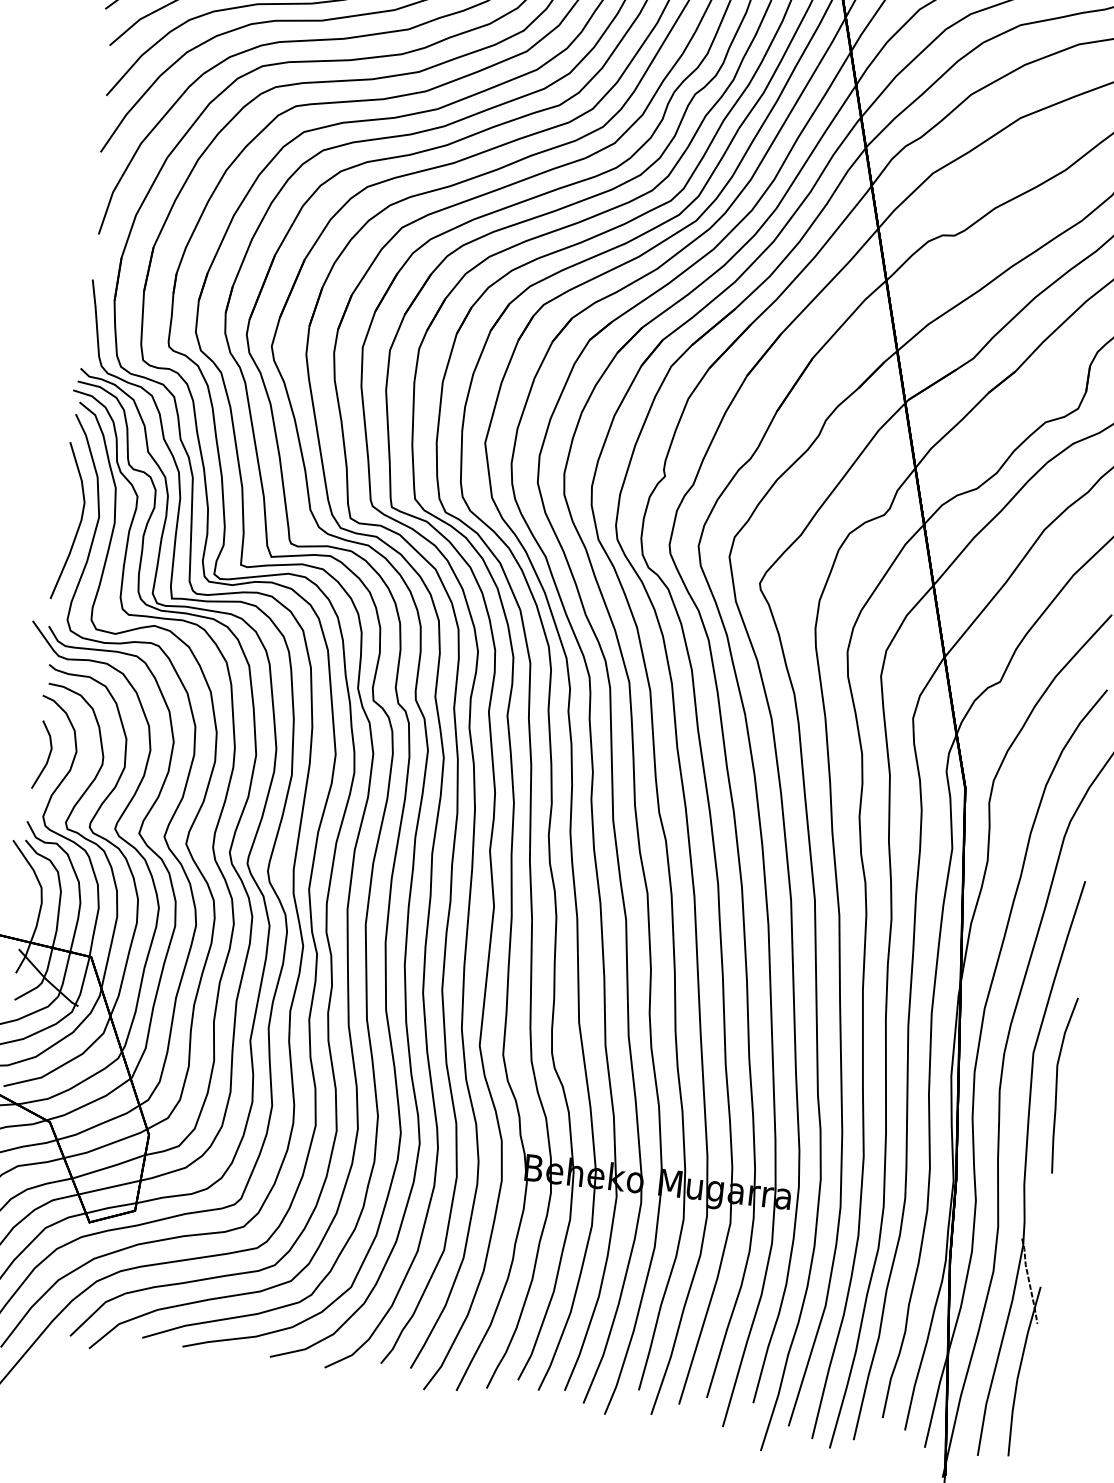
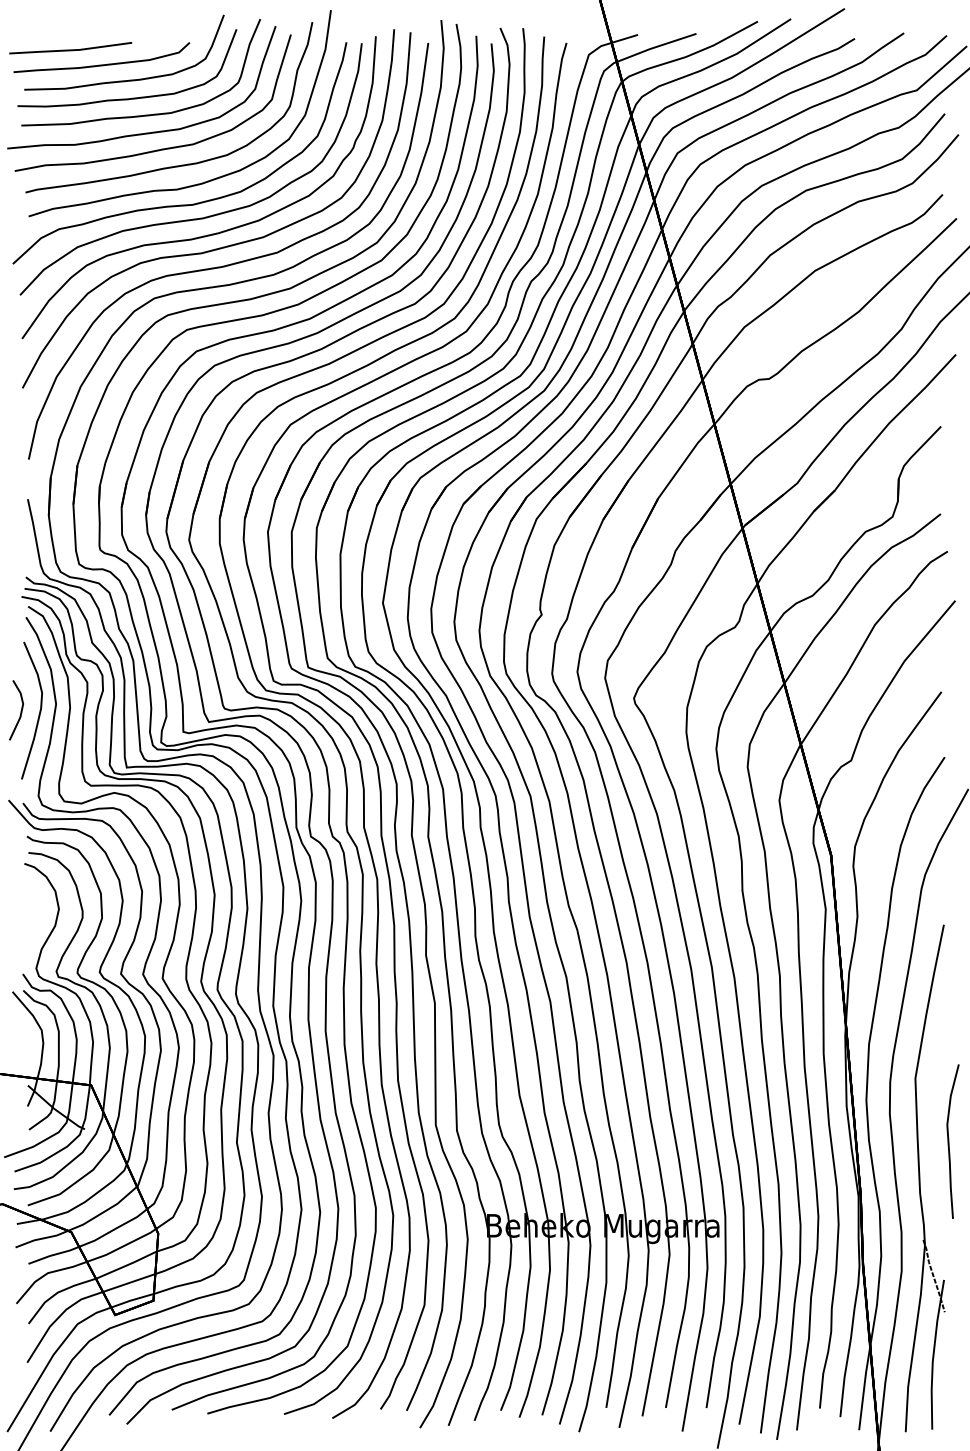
line: (47, 755) -> (20, 710), moved
curve: (1057, 1084) -> (949, 1141), moved

